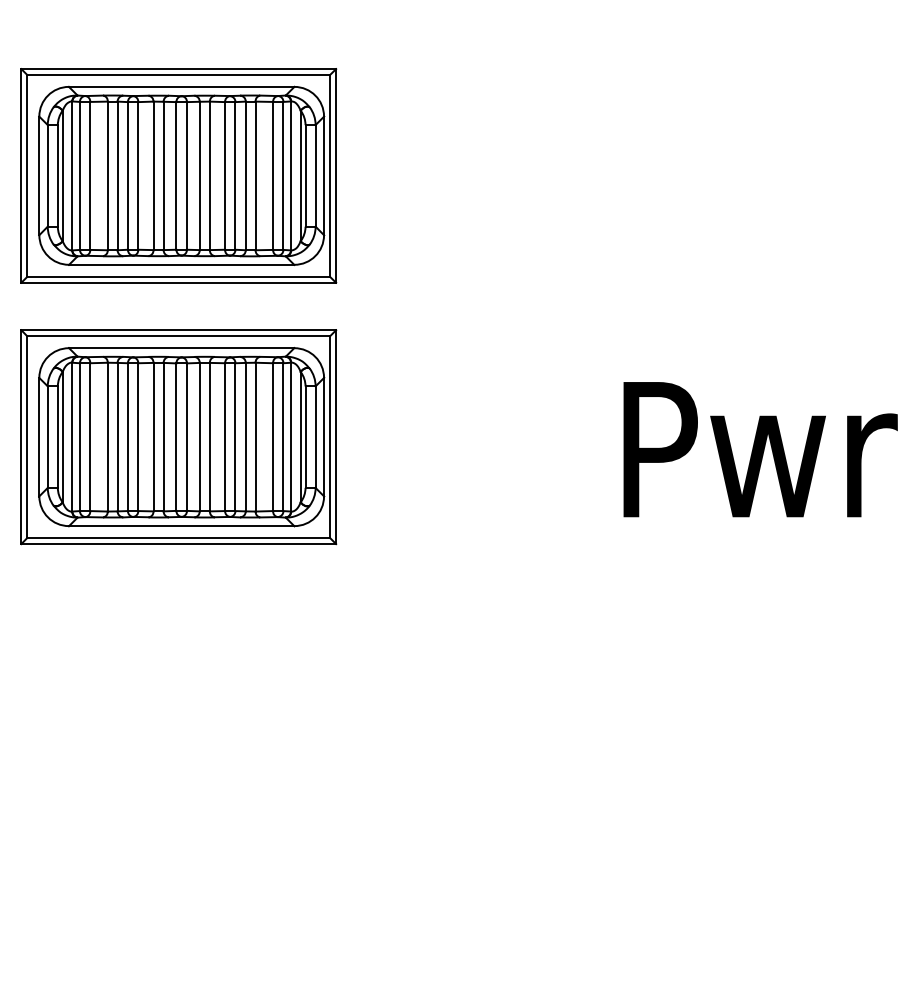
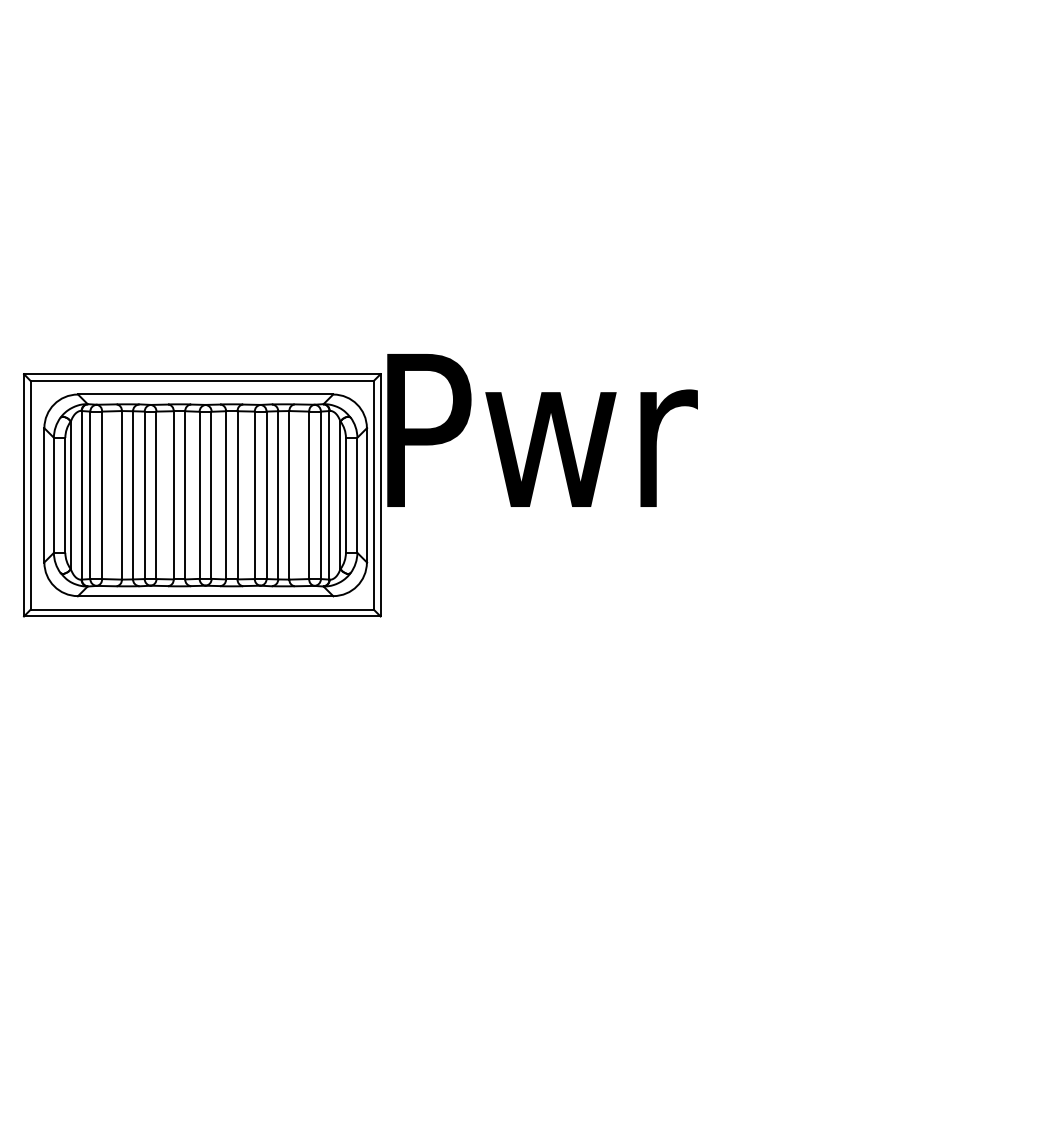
part: (178, 176) -> (202, 199), removed
text: (760, 449) -> (542, 430), moved

